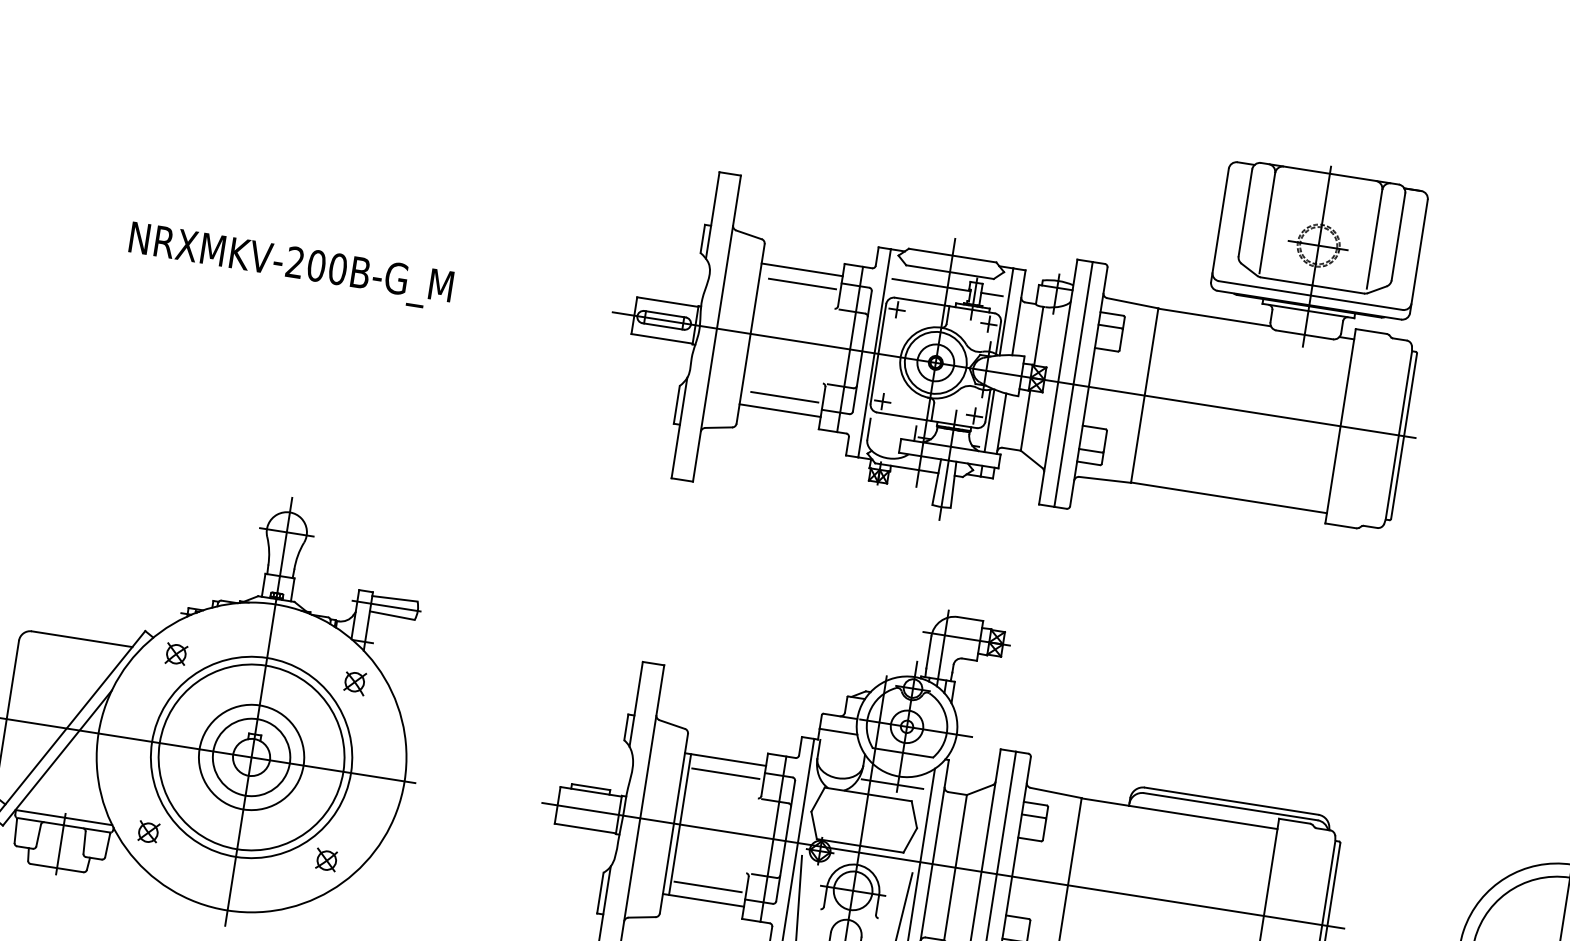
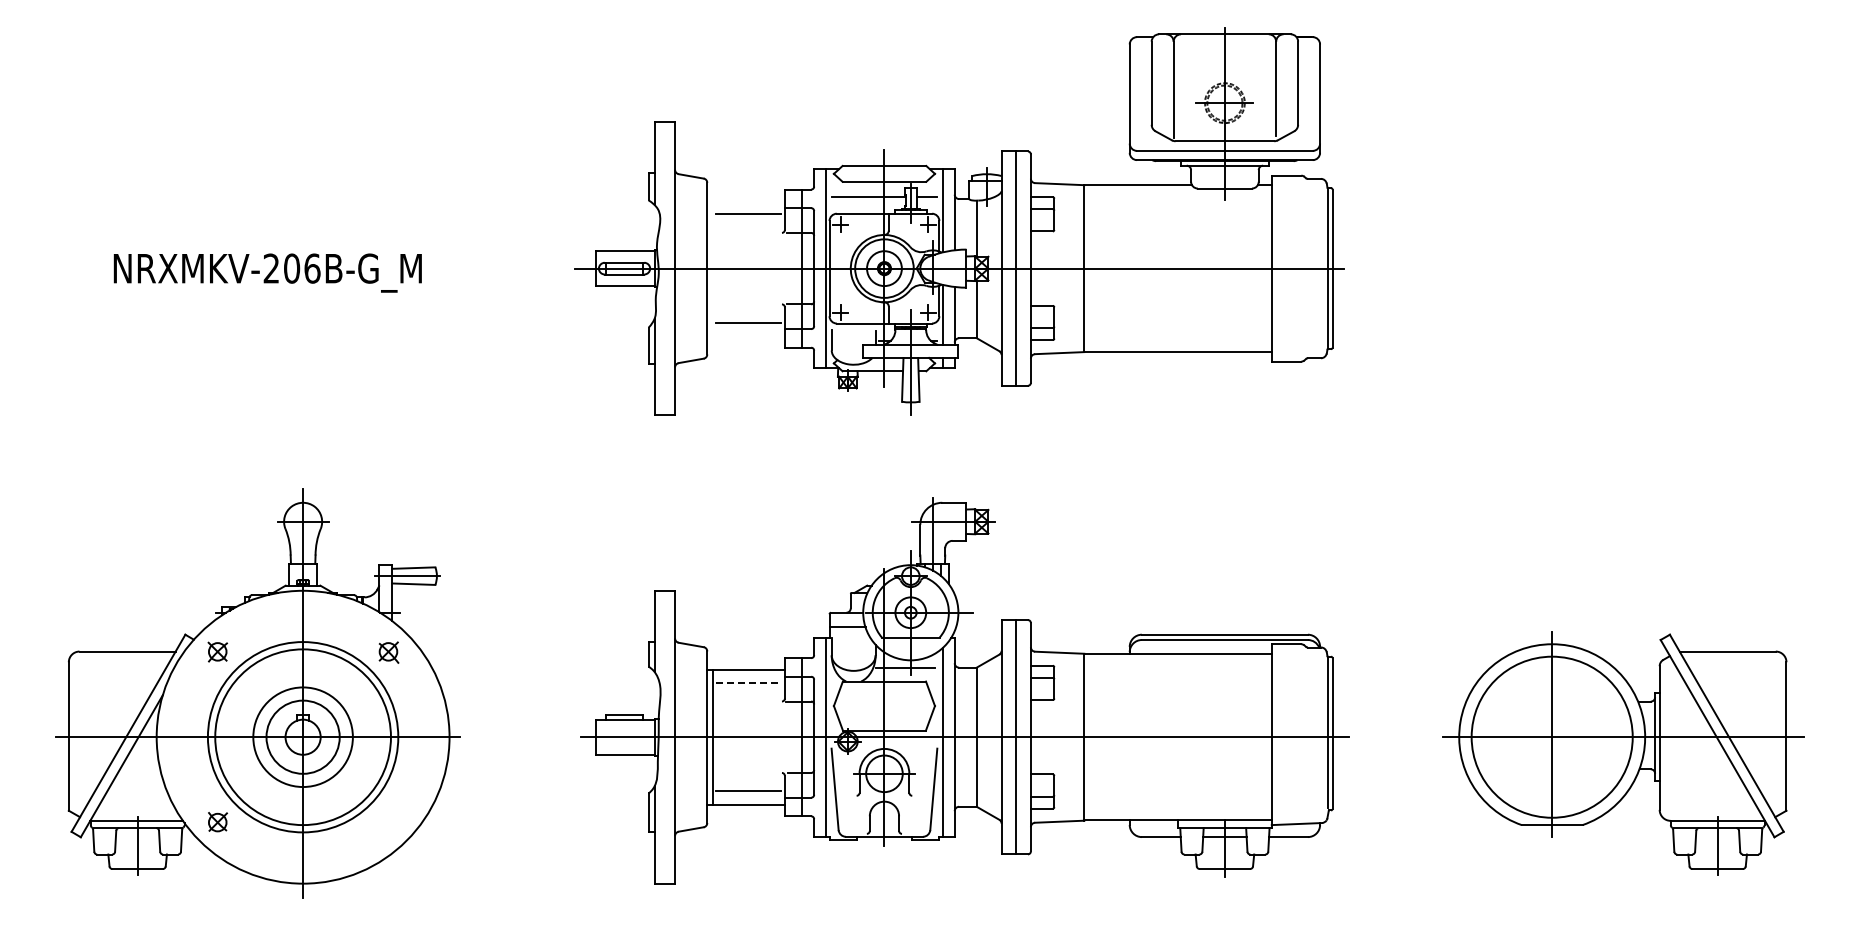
text: (338, 269) -> (312, 268), NRXMKV-200B-G_M -> NRXMKV-206B-G_M
line: (801, 269) -> (745, 201), removed
line: (779, 411) -> (745, 336), removed
line: (725, 774) -> (748, 683), solid -> dashed
part: (325, 859) -> (387, 821), removed

